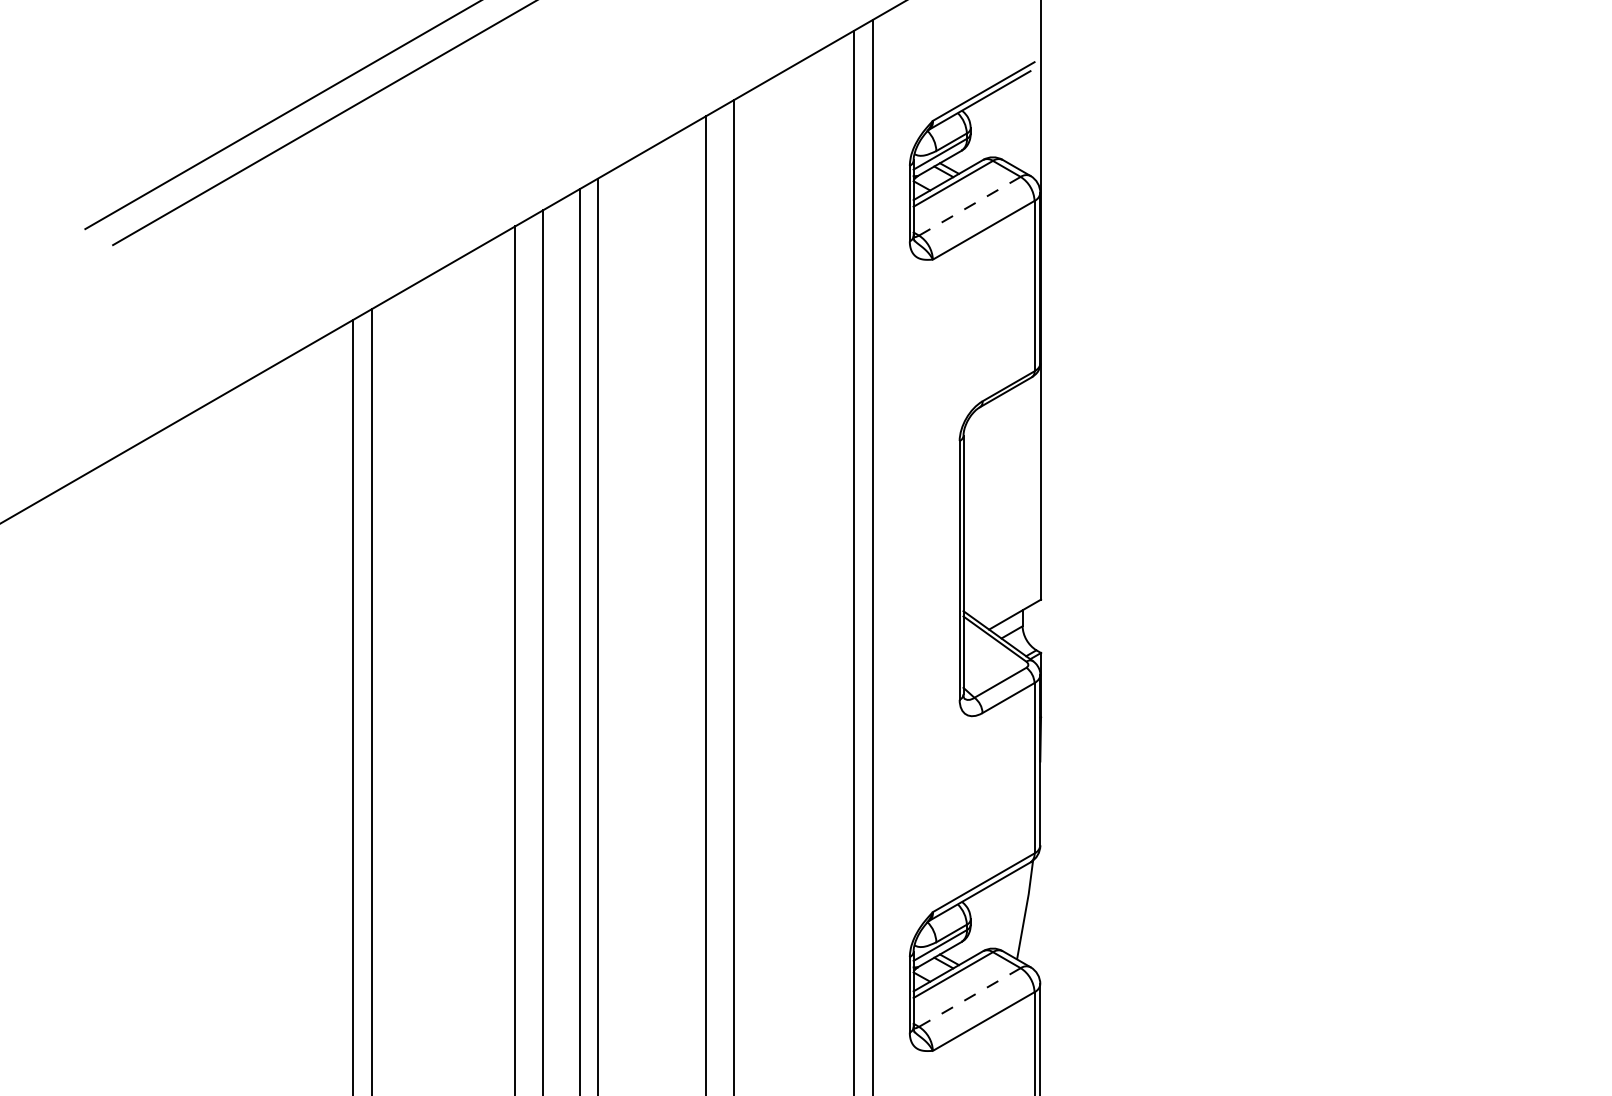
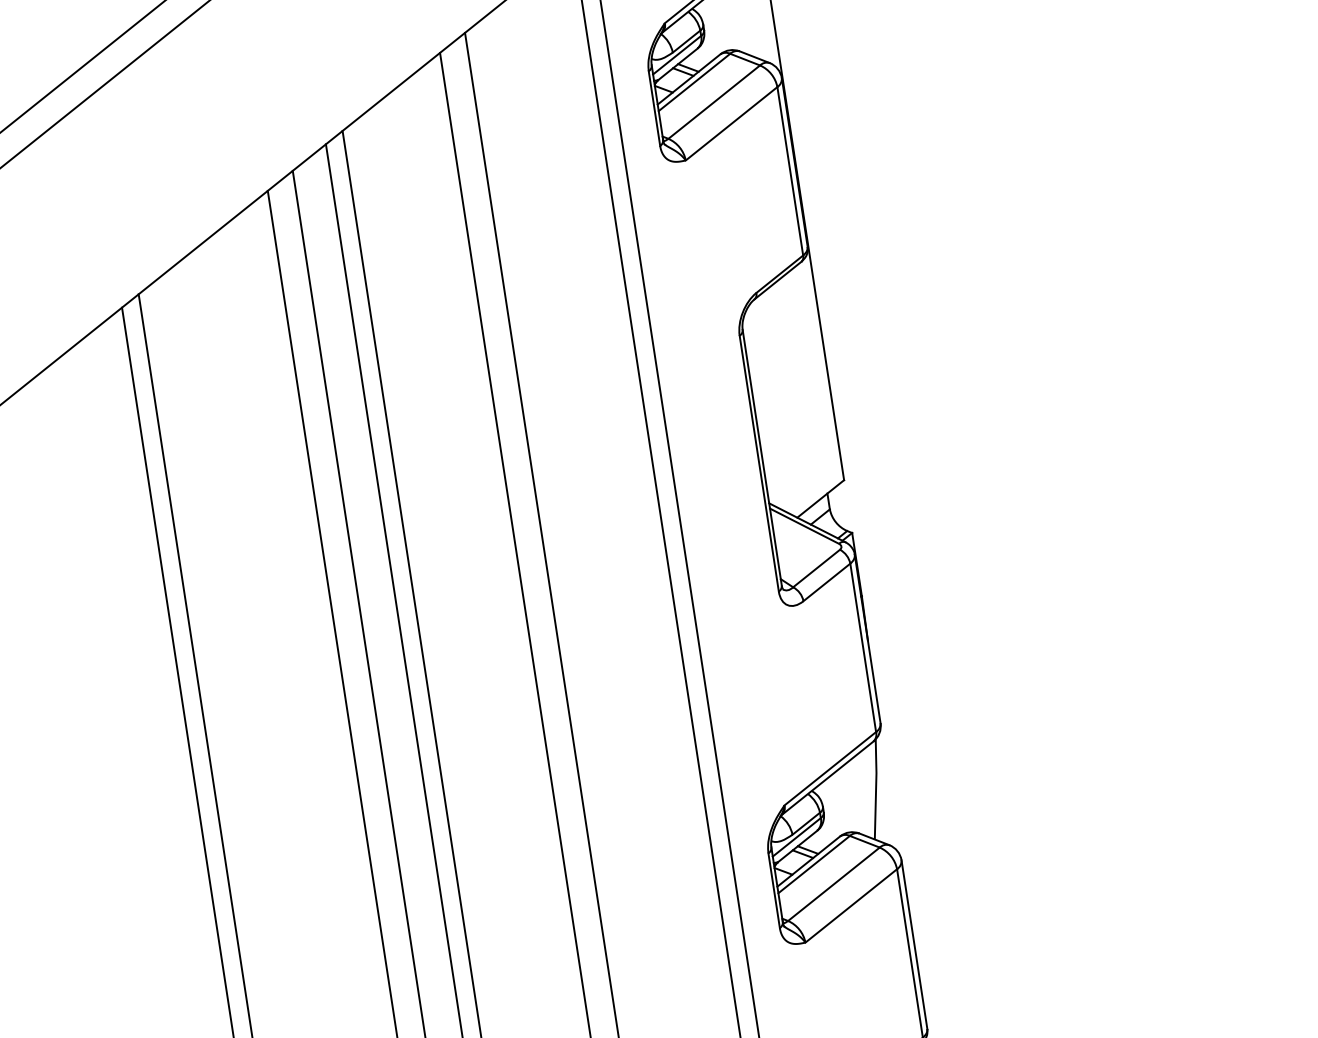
line: (969, 206) -> (713, 102), dashed -> solid
line: (969, 997) -> (833, 884), dashed -> solid

